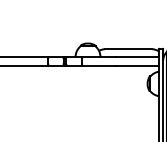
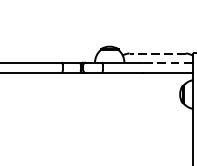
line: (128, 49) -> (157, 53), solid -> dashed
line: (136, 56) -> (167, 62), solid -> dashed

